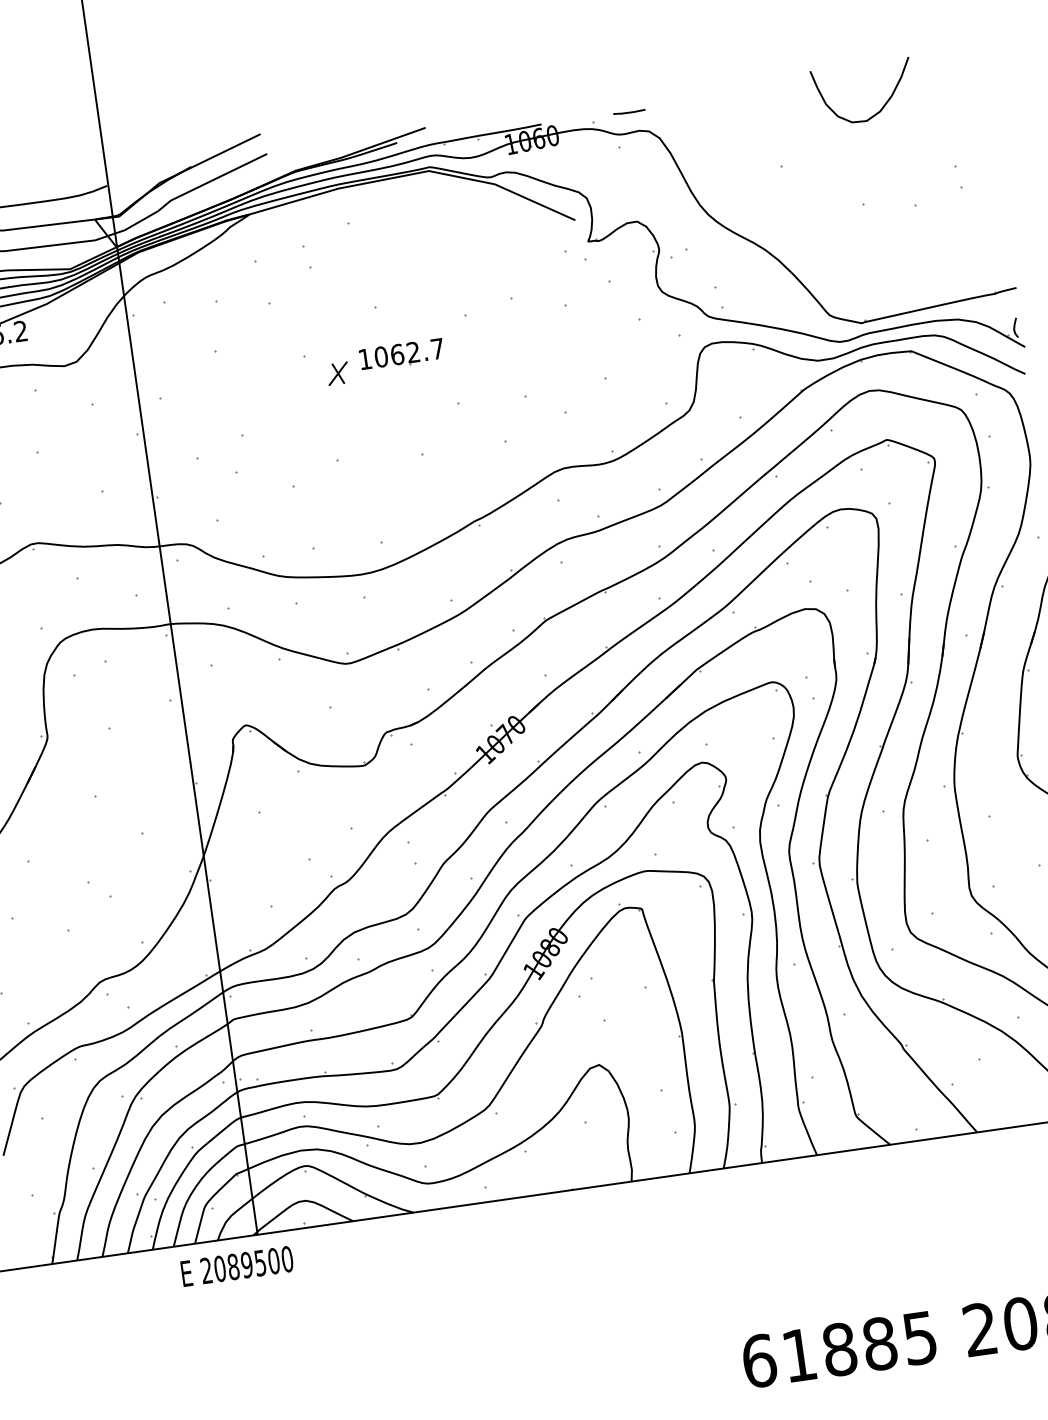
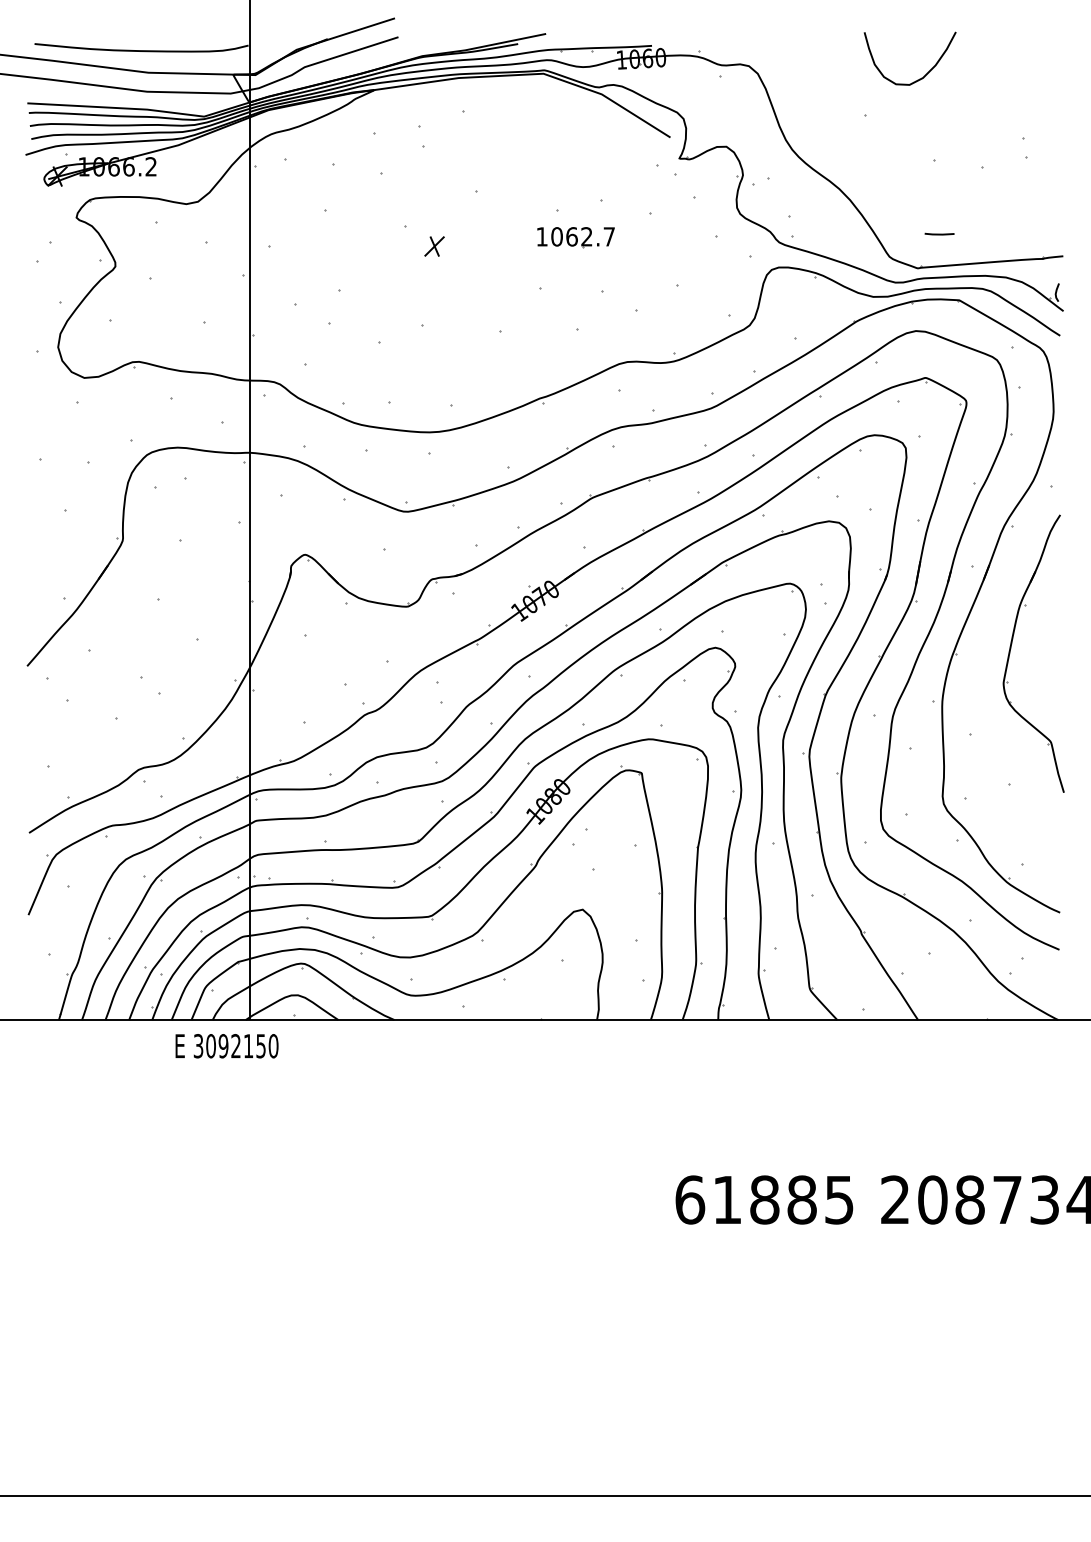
line: (629, 111) -> (939, 233), moved
curve: (876, 112) -> (919, 78), moved
part: (401, 354) -> (575, 237), moved
text: (239, 1266) -> (229, 1046), 2089500 -> 3092150

